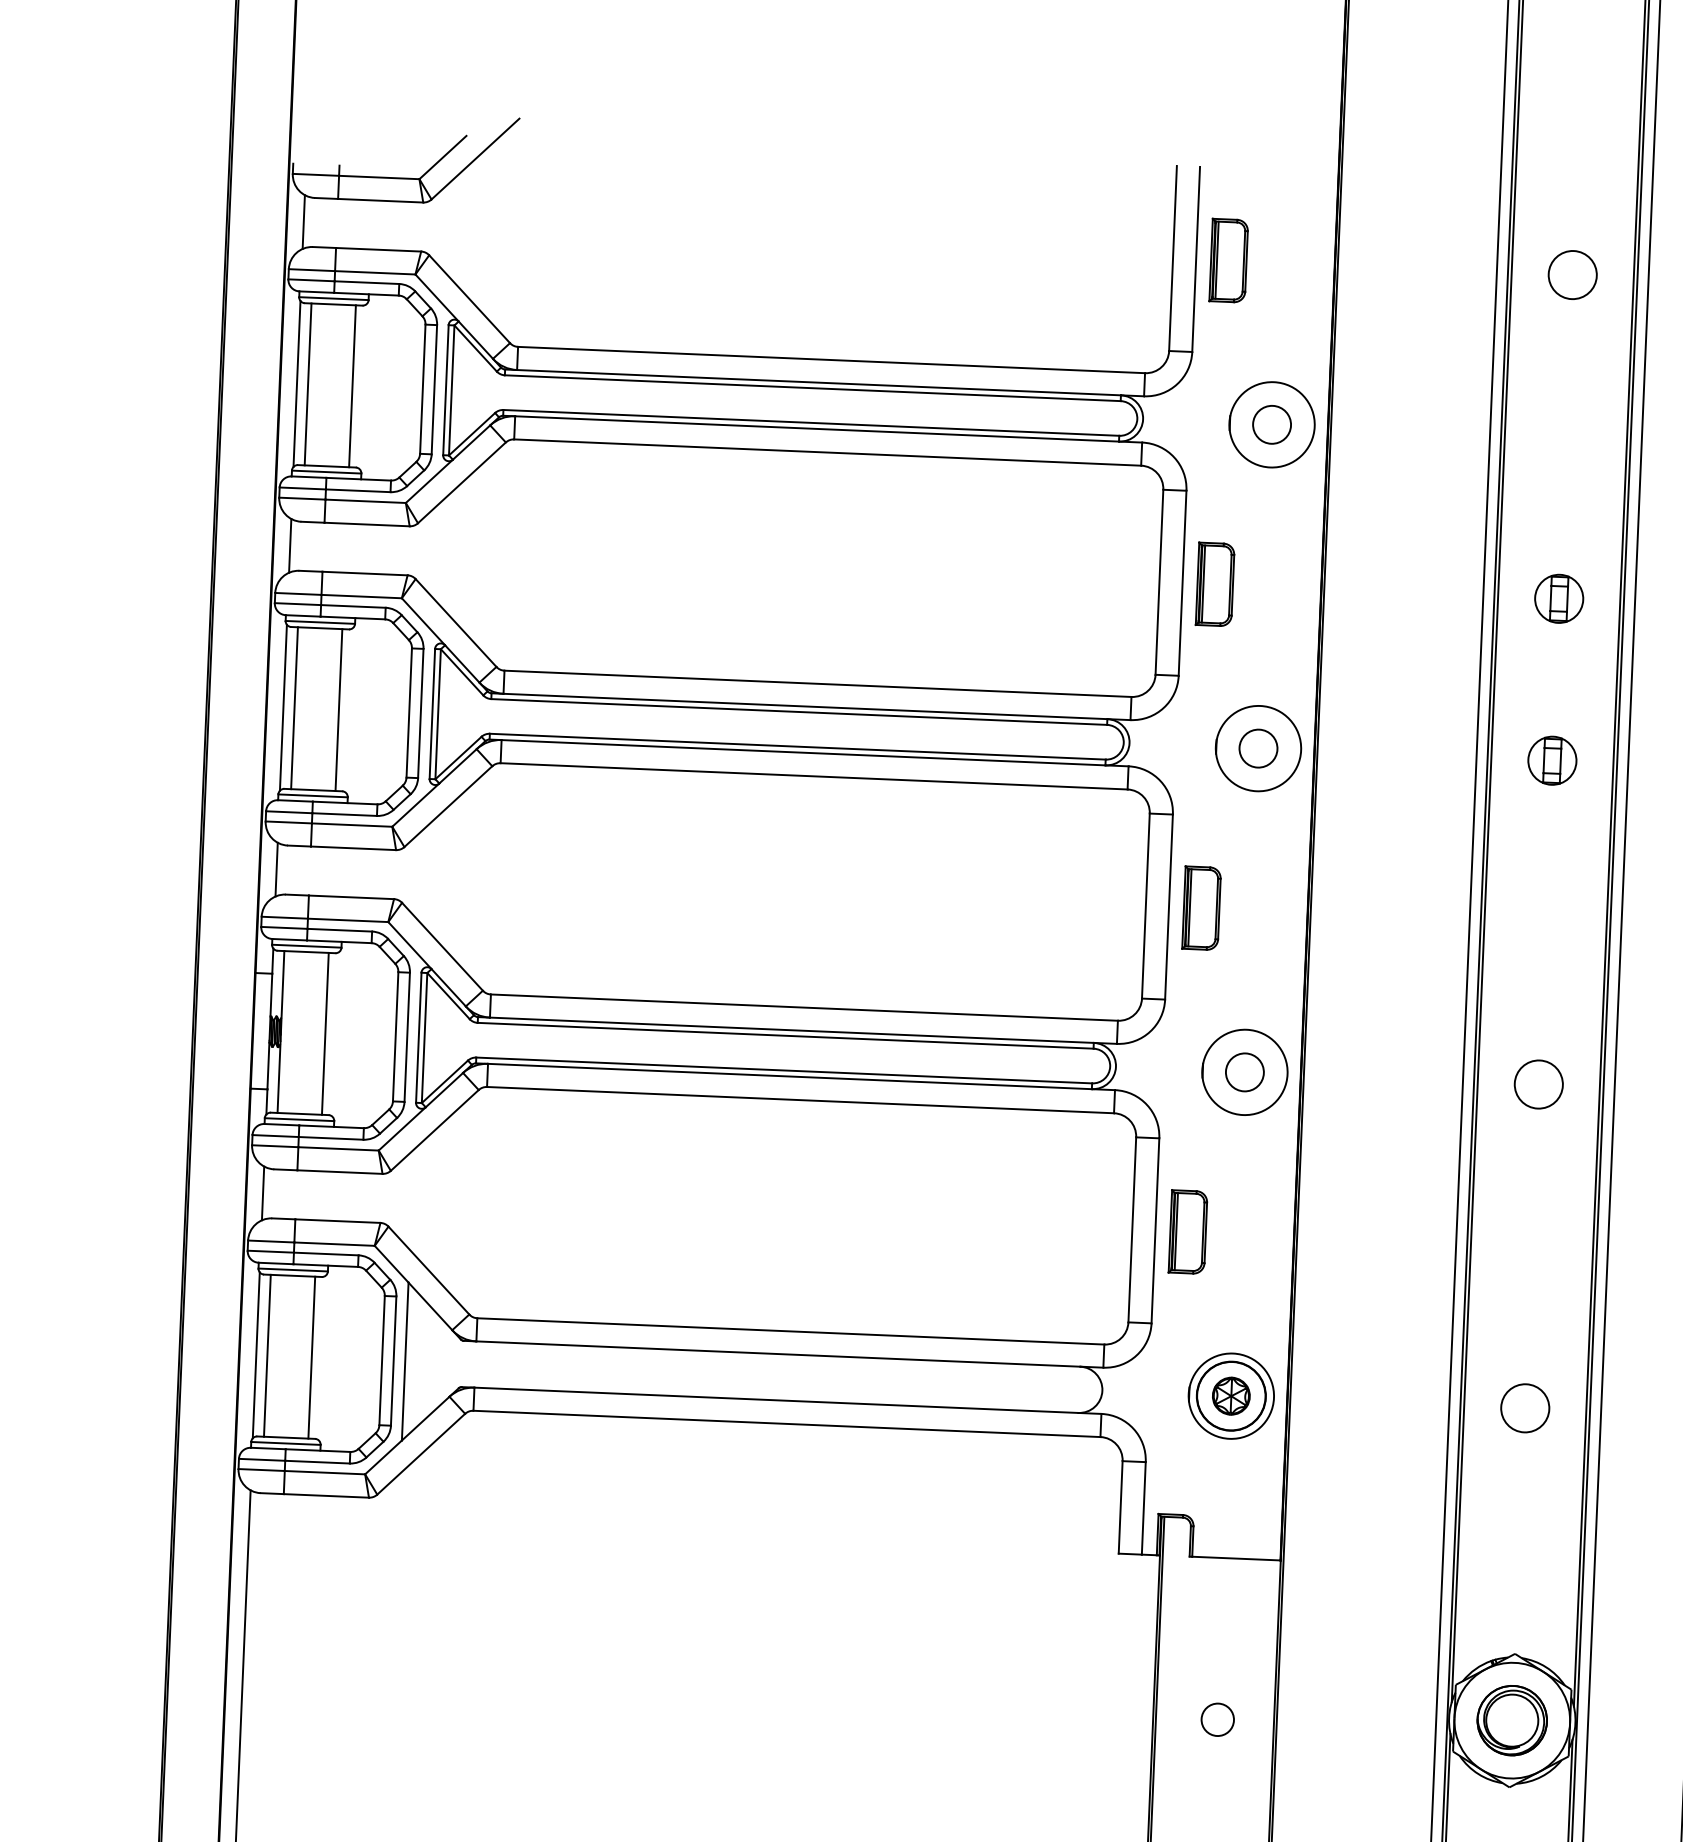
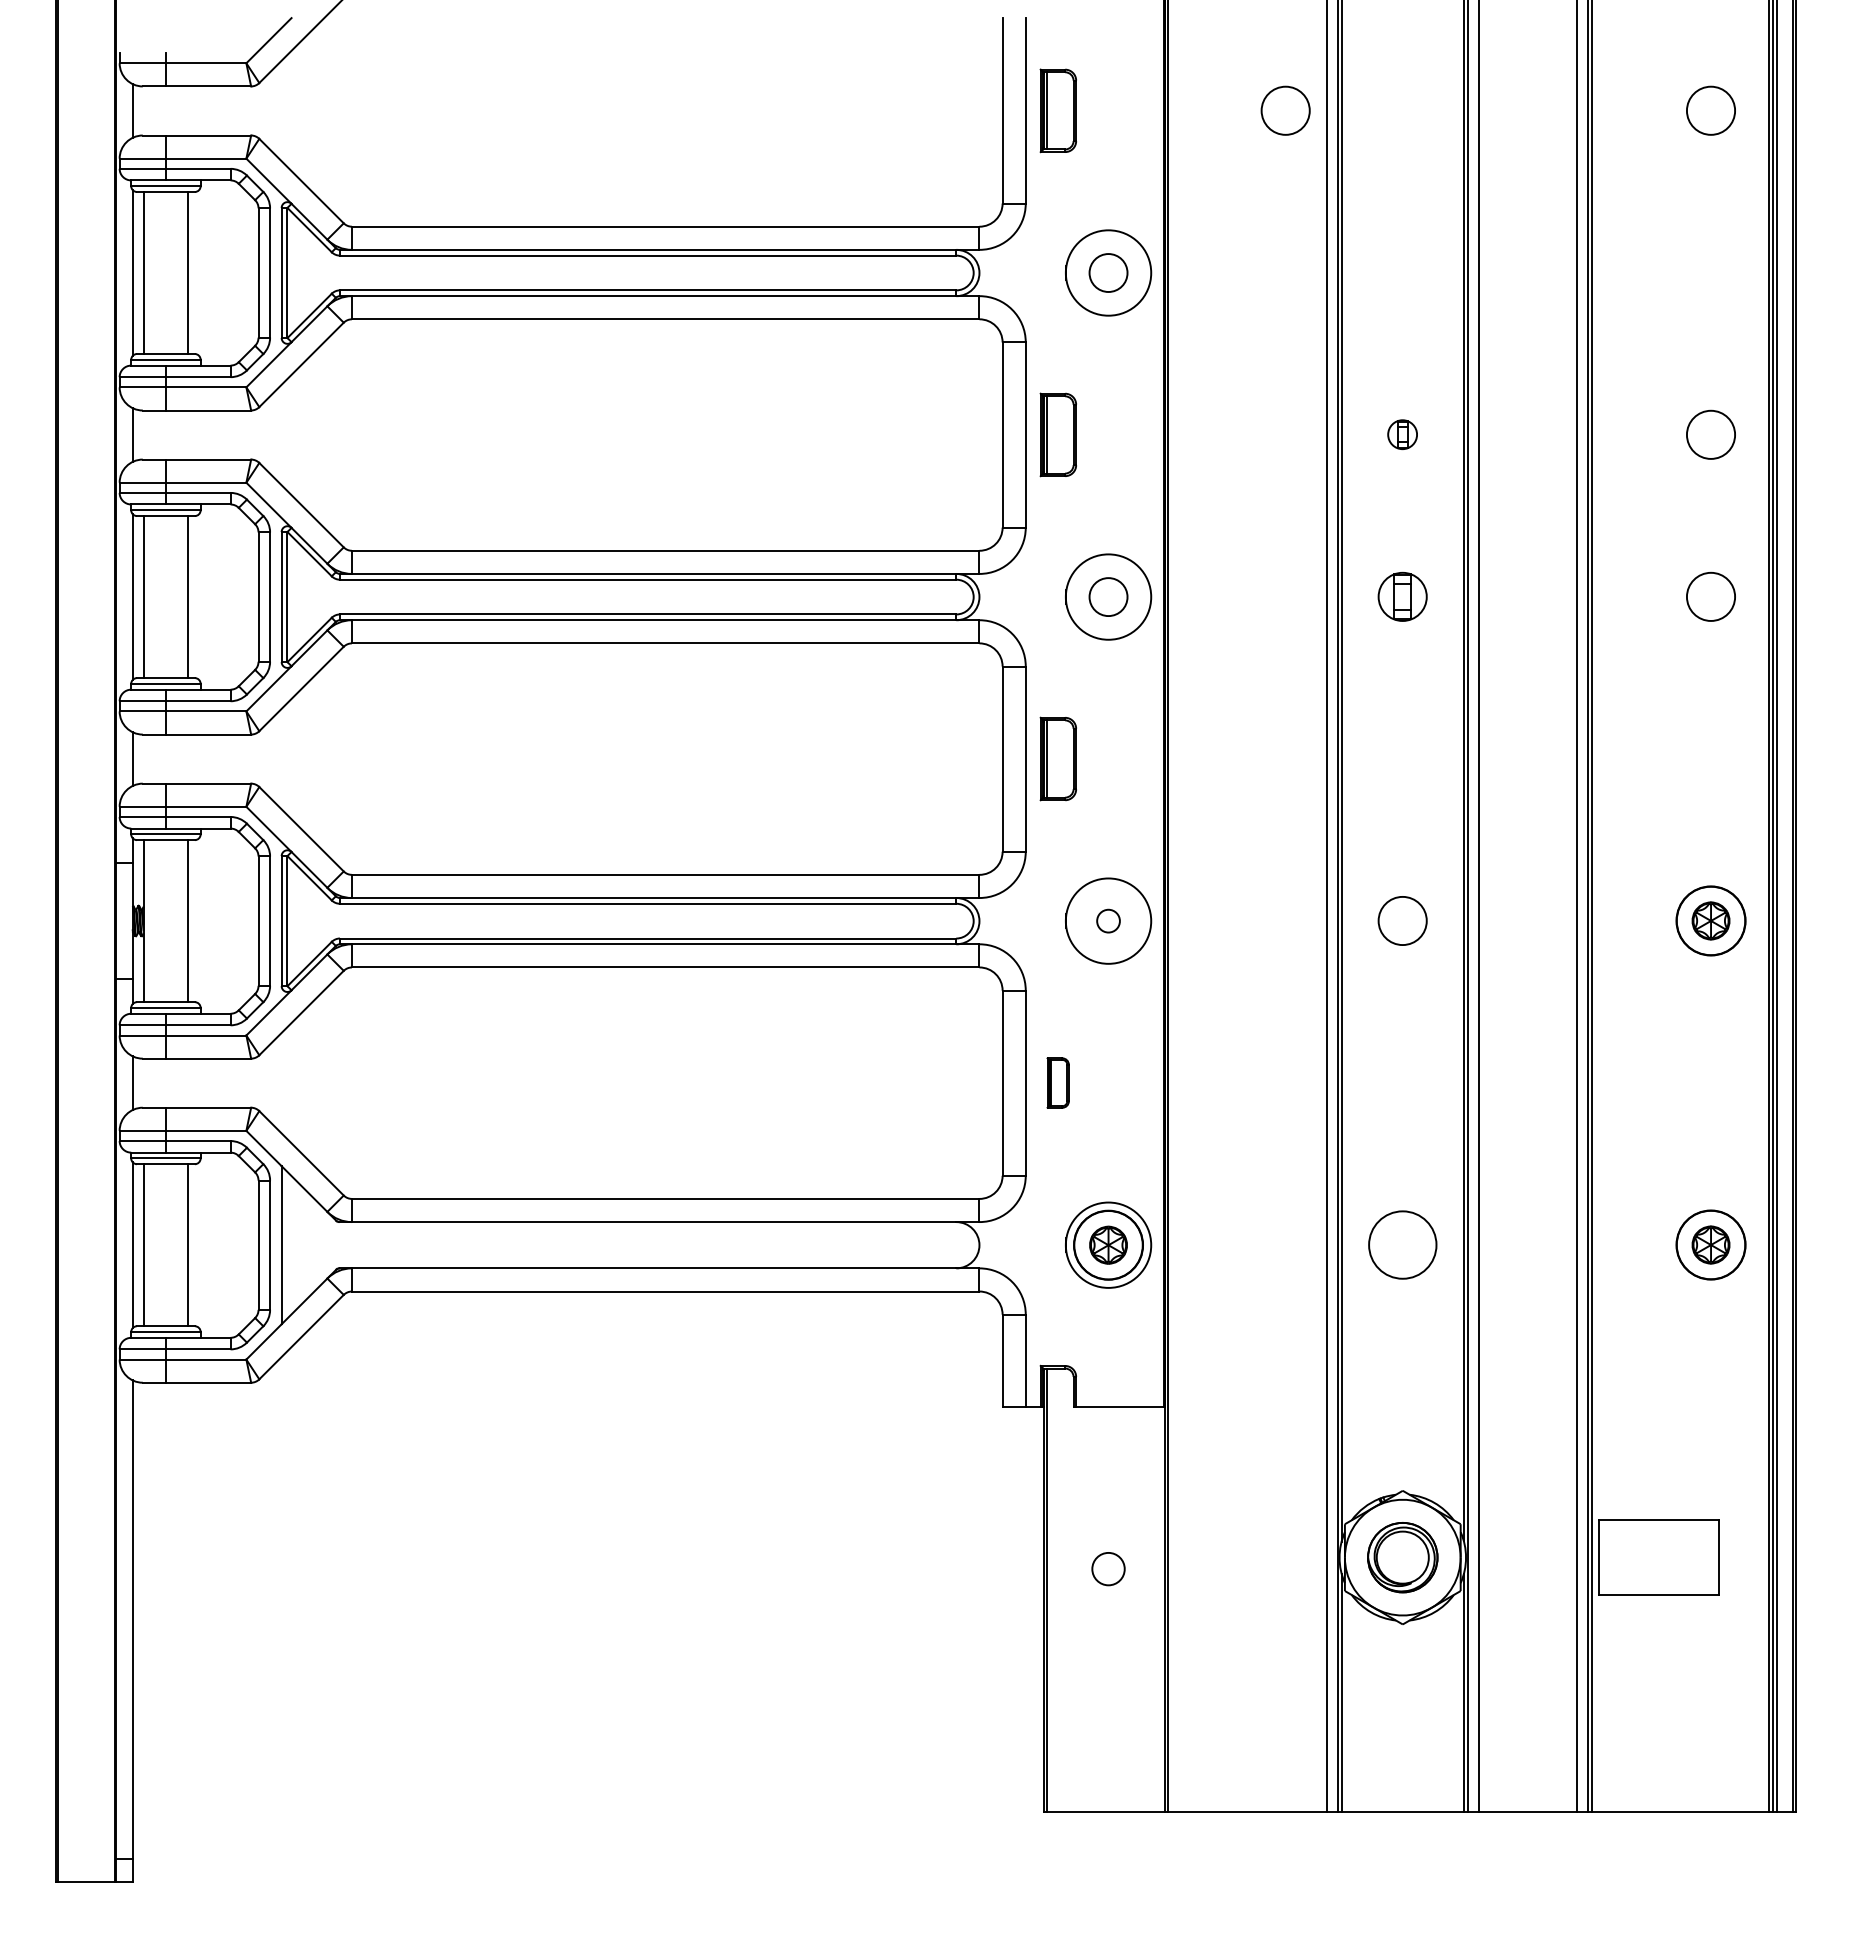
circle: (1572, 274) -> (1285, 110), moved
part: (1559, 598) -> (1402, 434), size x0.6
circle: (1244, 1072) -> (1108, 921), size x0.6
part: (1187, 1231) -> (1057, 1082), size x0.6
circle: (1525, 1407) -> (1402, 1244), size x1.4

